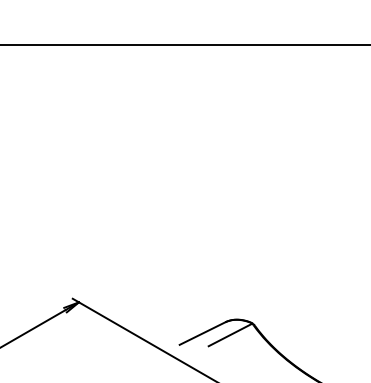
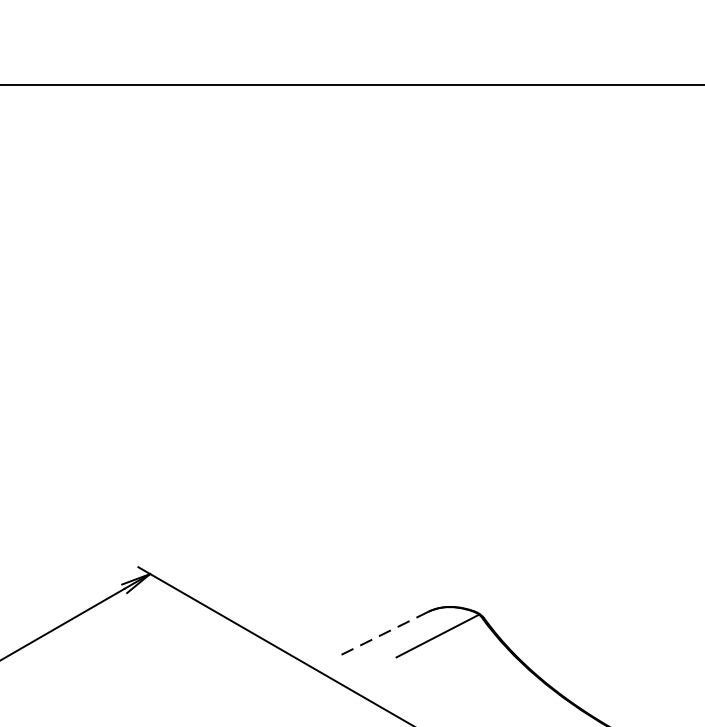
line: (202, 333) -> (384, 633), solid -> dashed

